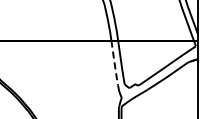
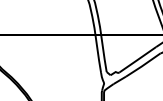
line: (114, 63) -> (98, 54), dashed -> solid

